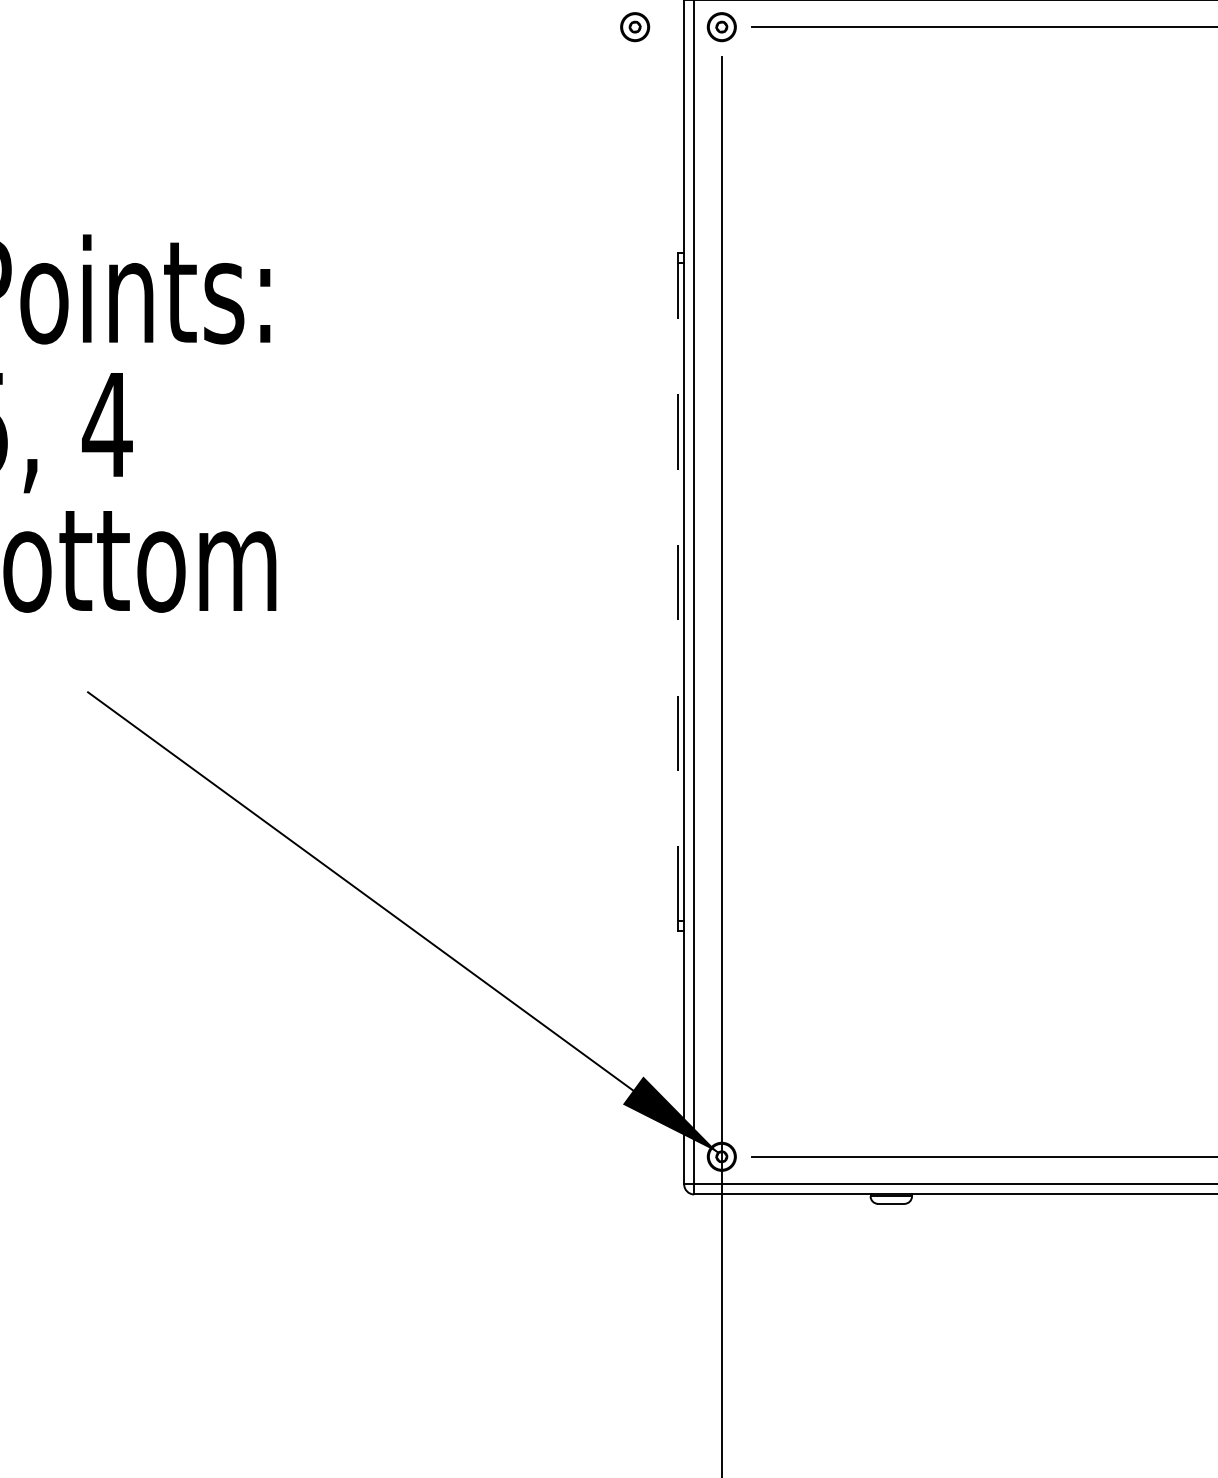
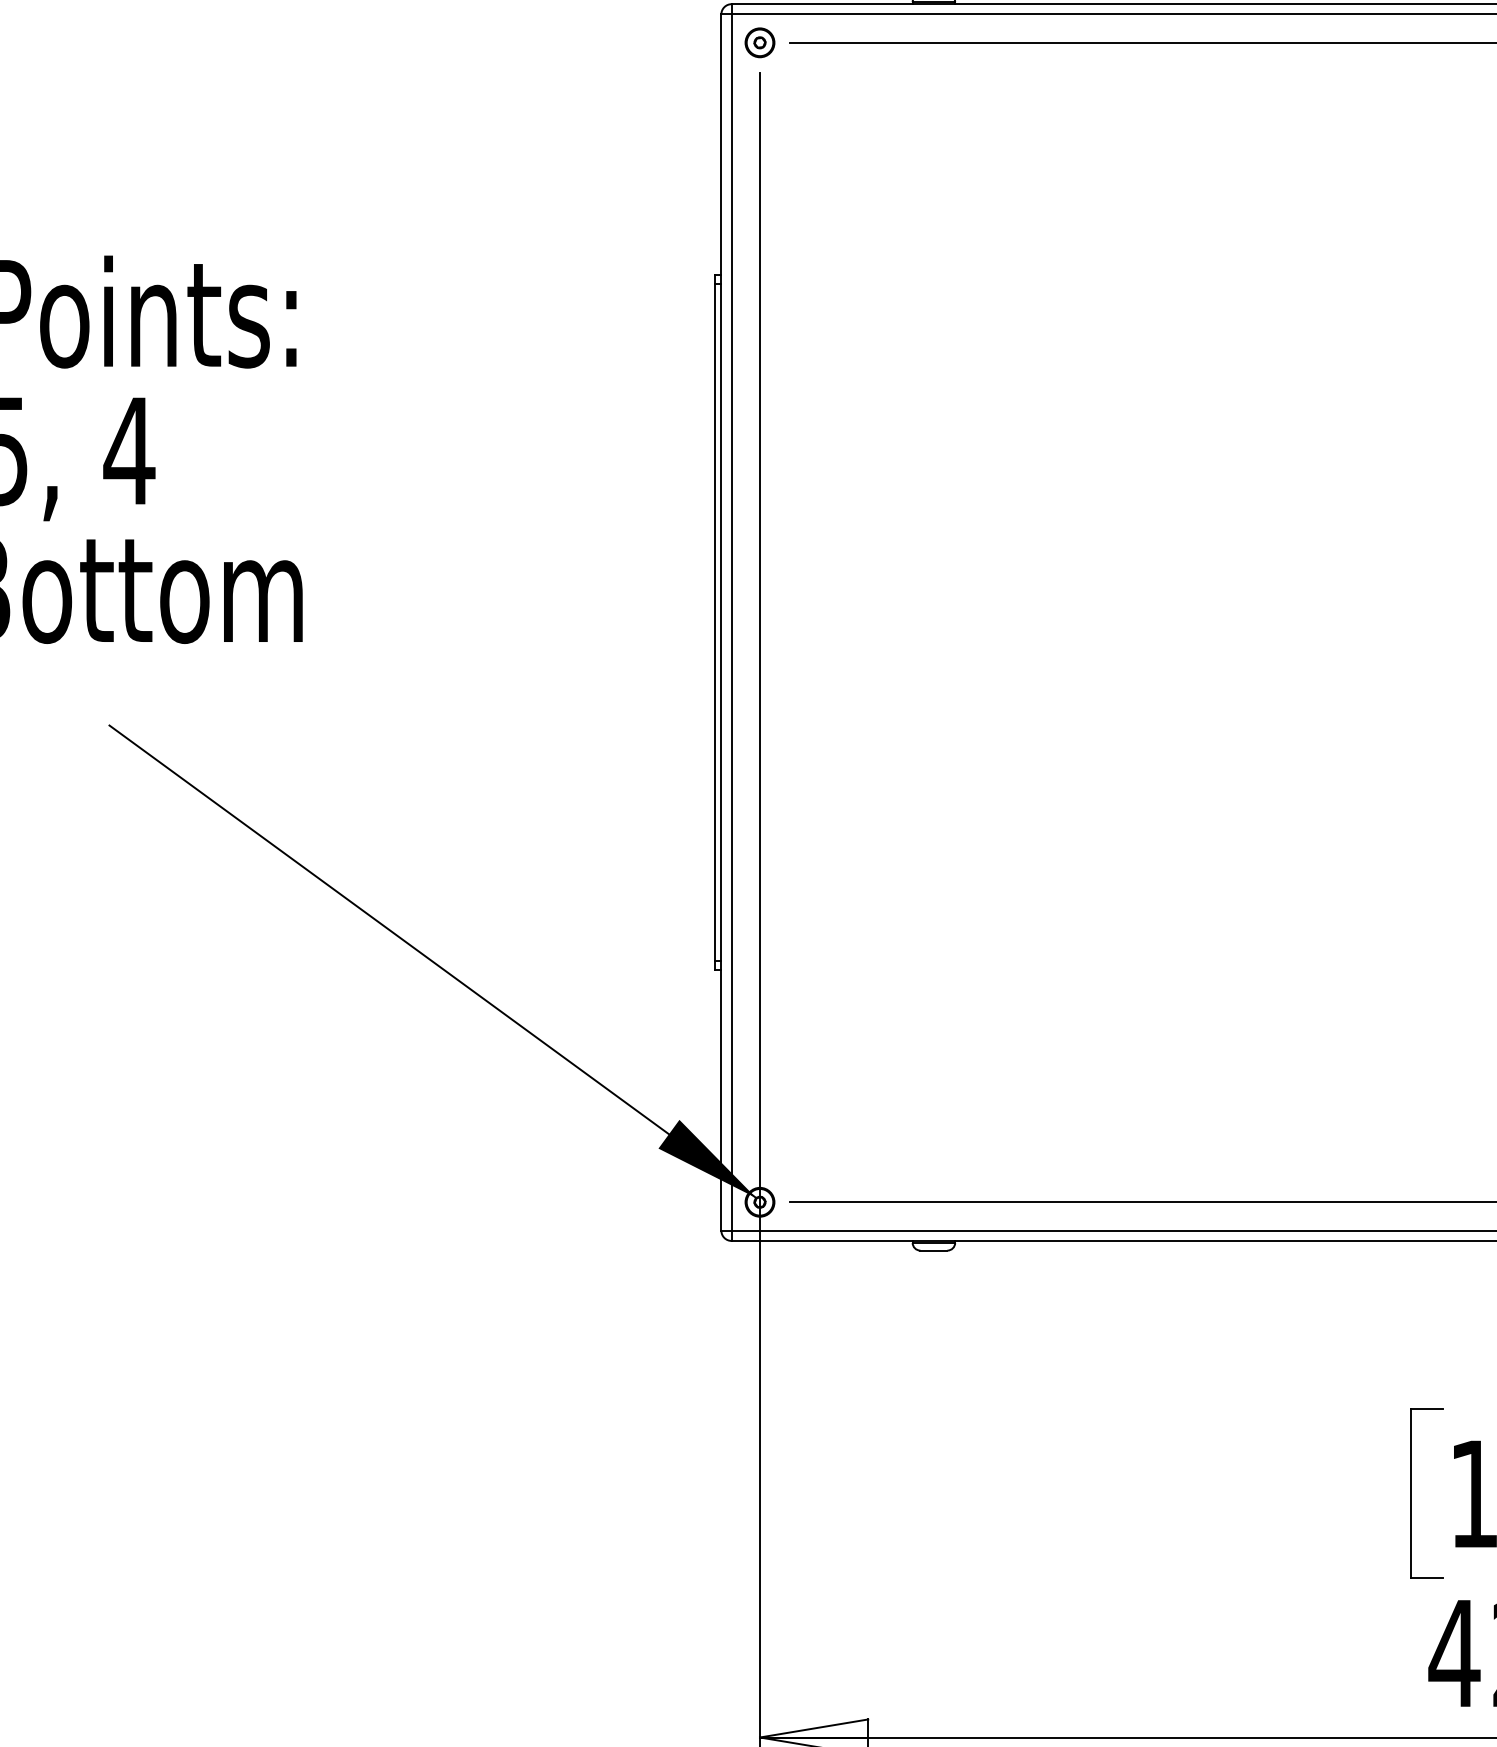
part: (634, 26) -> (670, 42), removed
line: (678, 591) -> (715, 622), dashed -> solid

